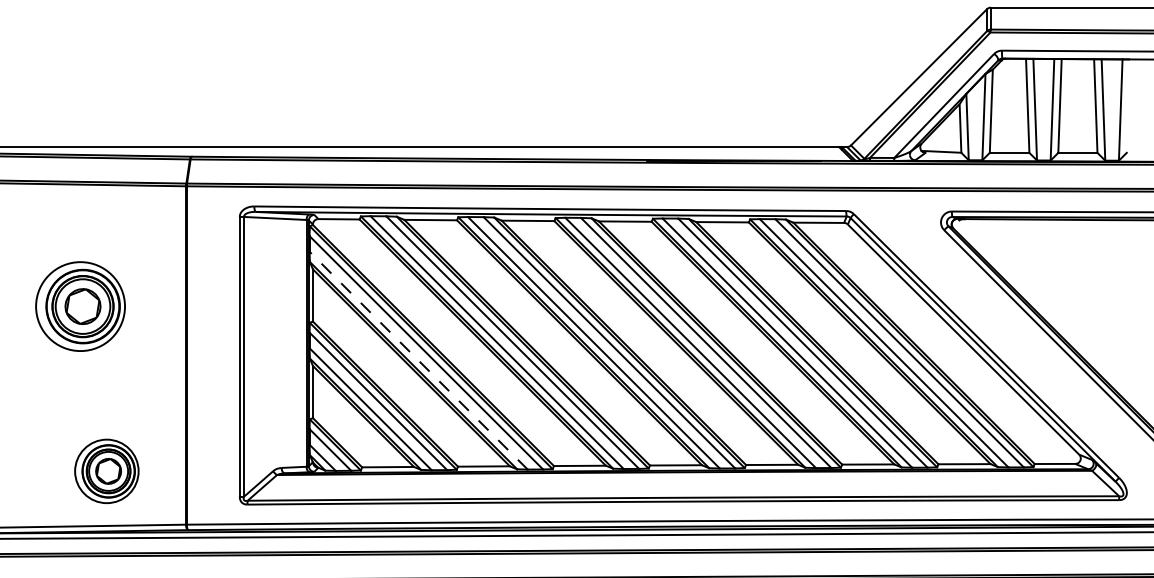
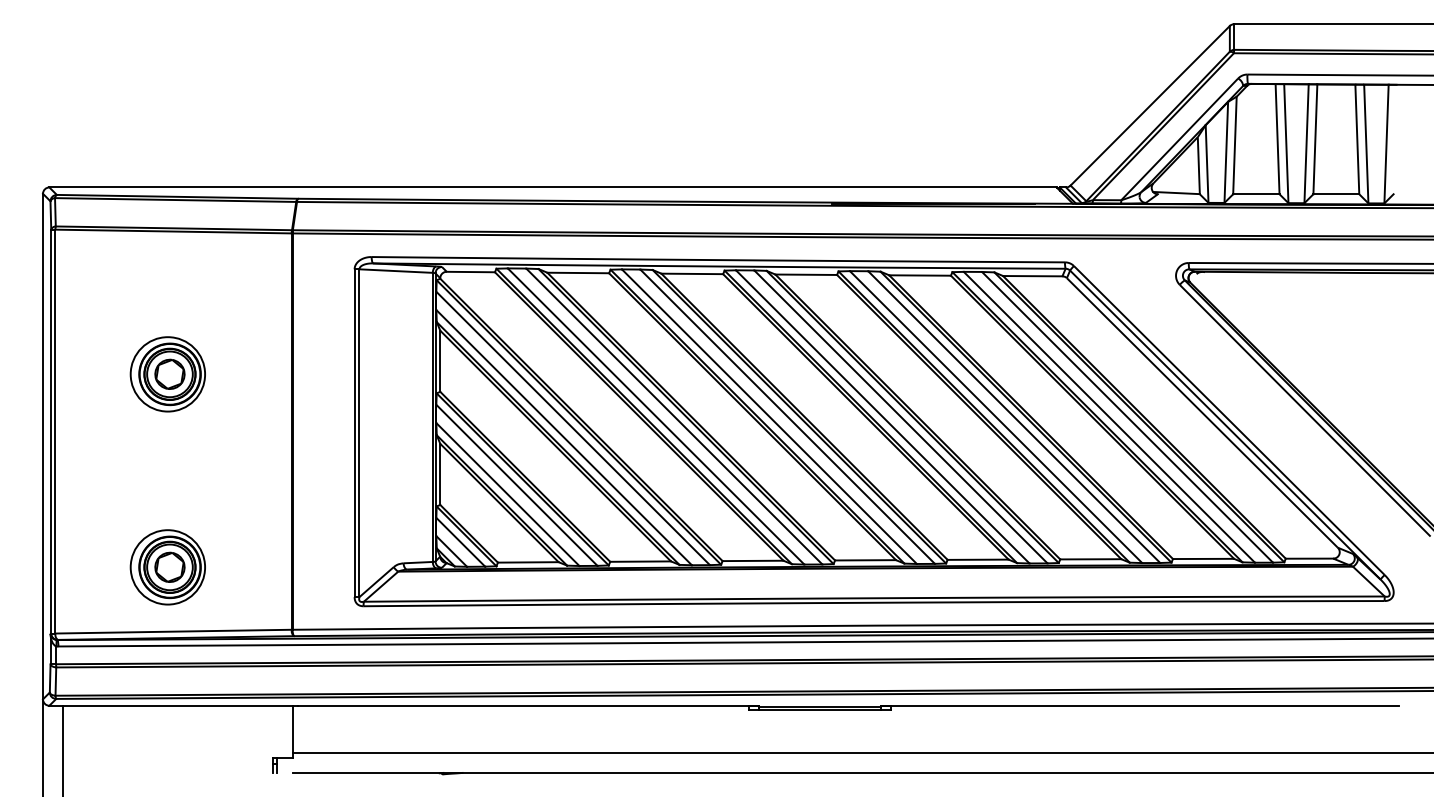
part: (80, 306) -> (167, 374), size x0.71
line: (418, 360) -> (564, 437), dashed -> solid
part: (106, 471) -> (167, 567), moved

